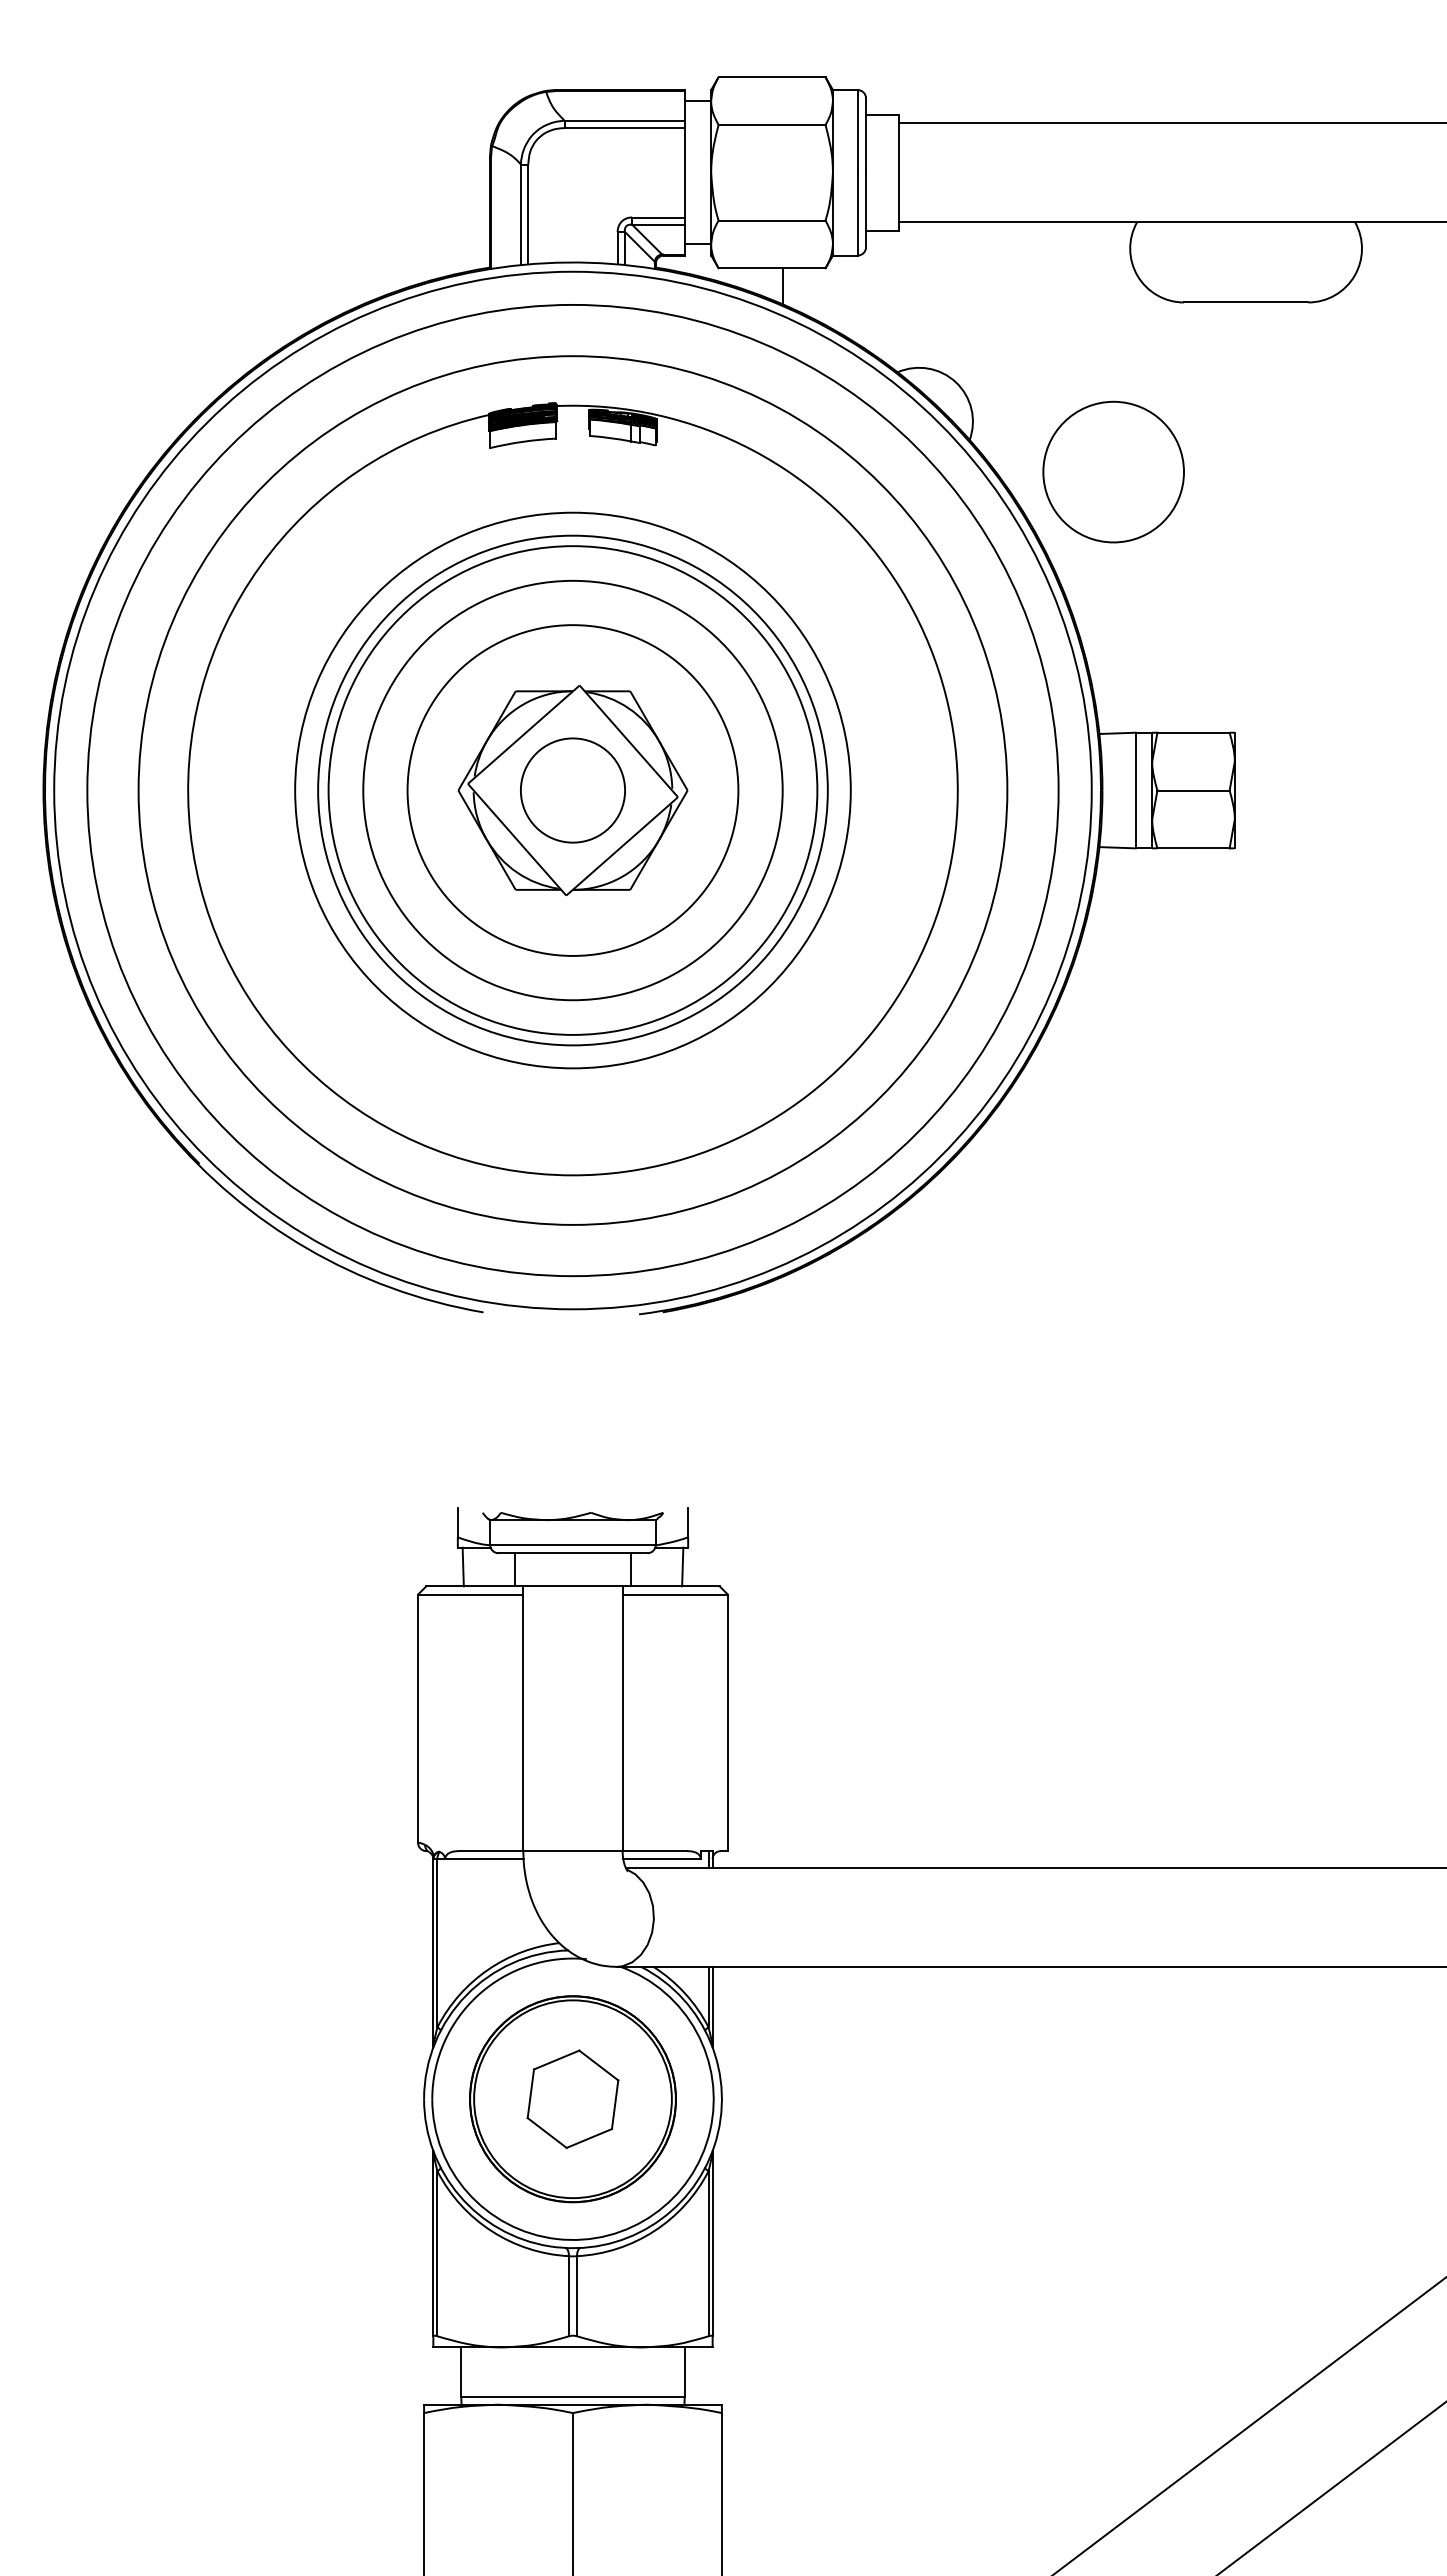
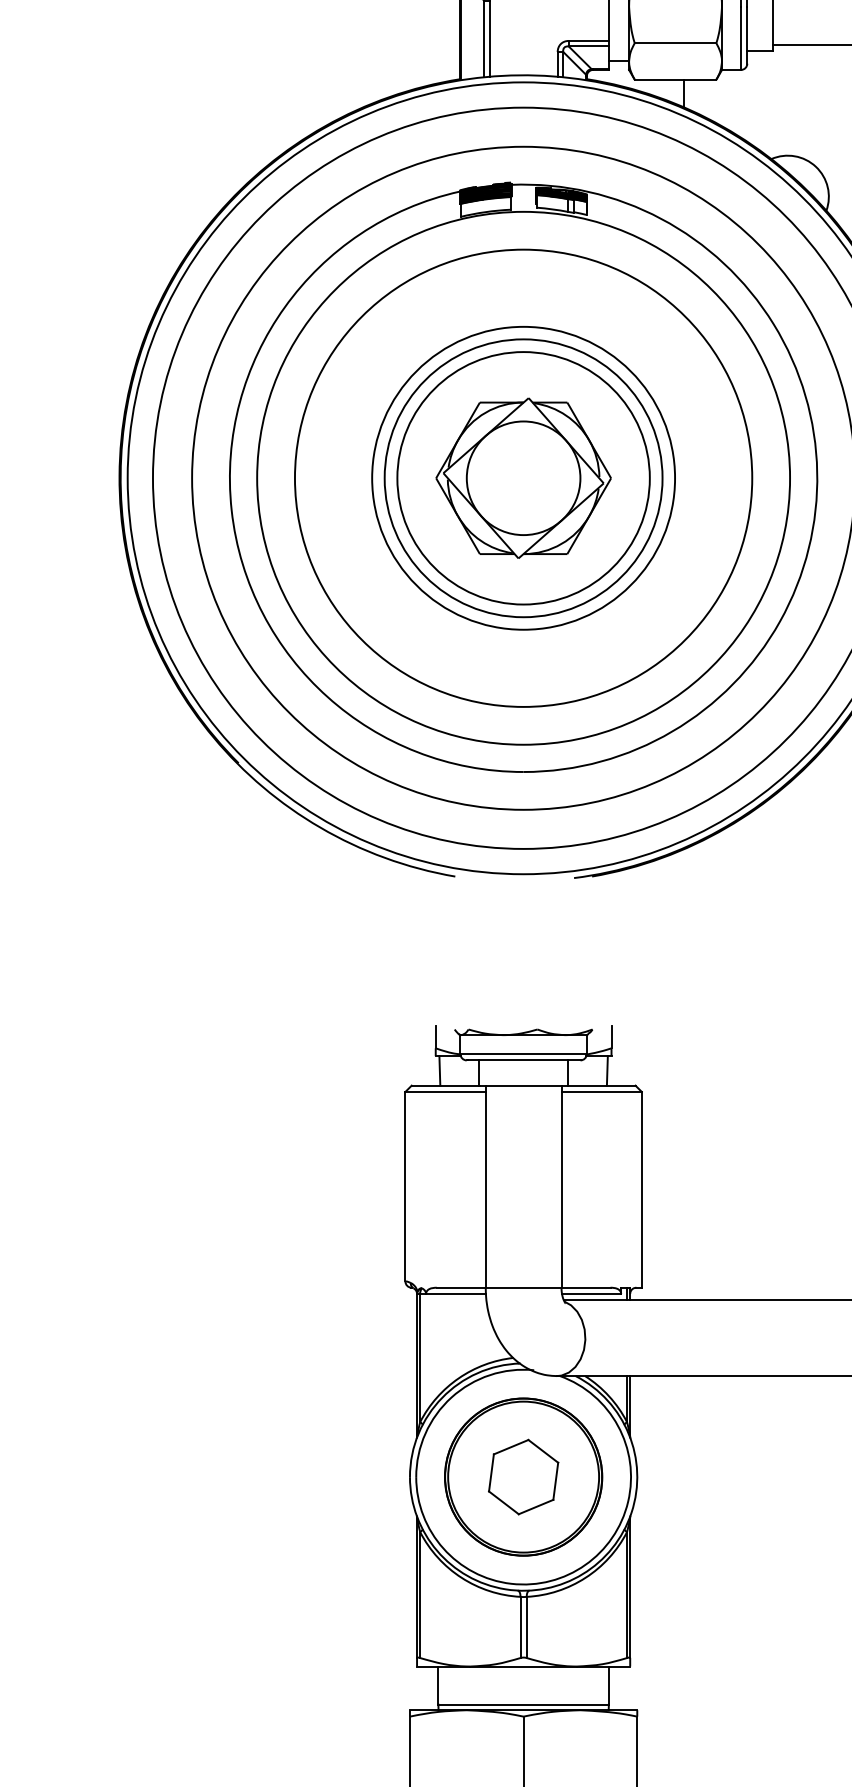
circle: (572, 790) -> (523, 478), size x0.71
circle: (572, 790) -> (523, 478), size x0.71
circle: (572, 790) -> (523, 478), size x1.43
circle: (572, 790) -> (523, 478), size x1.43
circle: (572, 790) -> (523, 478), size x1.43

